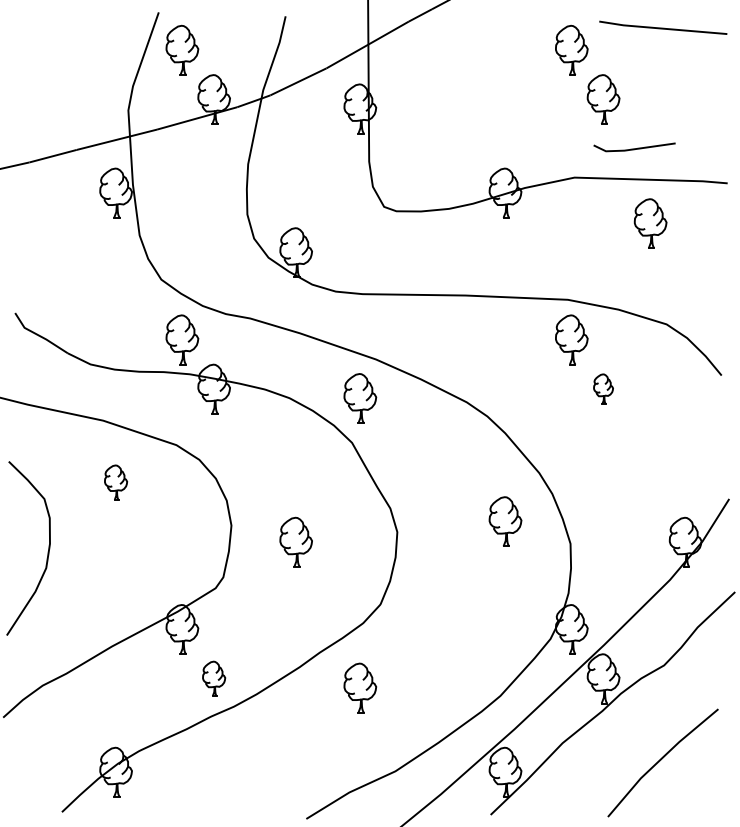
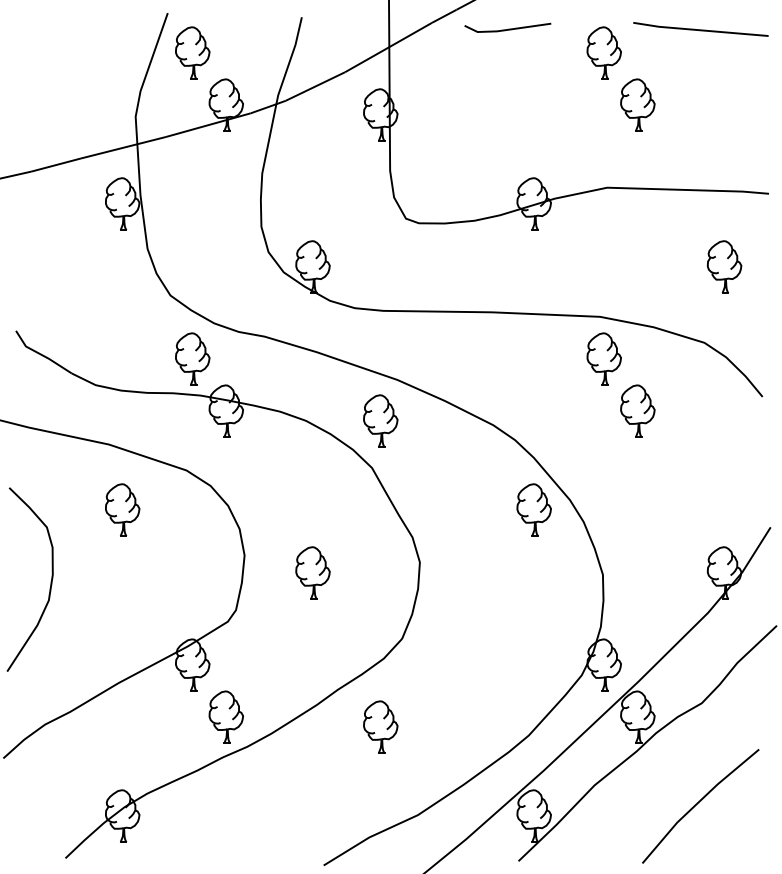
line: (634, 148) -> (507, 29), moved
part: (650, 223) -> (724, 266), moved
part: (603, 388) -> (637, 410), size x1.67
part: (115, 482) -> (122, 509), size x1.43
part: (505, 521) -> (534, 509), moved
part: (213, 678) -> (225, 717), size x1.43

